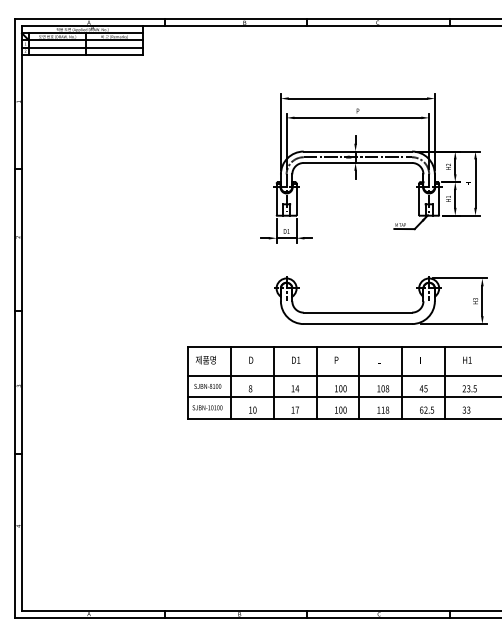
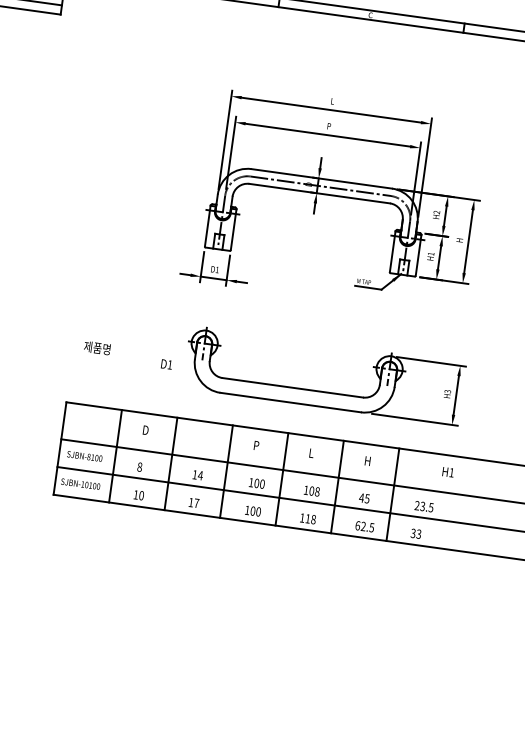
text: (205, 359) -> (96, 347), moved
text: (296, 359) -> (167, 363), moved
text: (467, 359) -> (448, 471), moved

